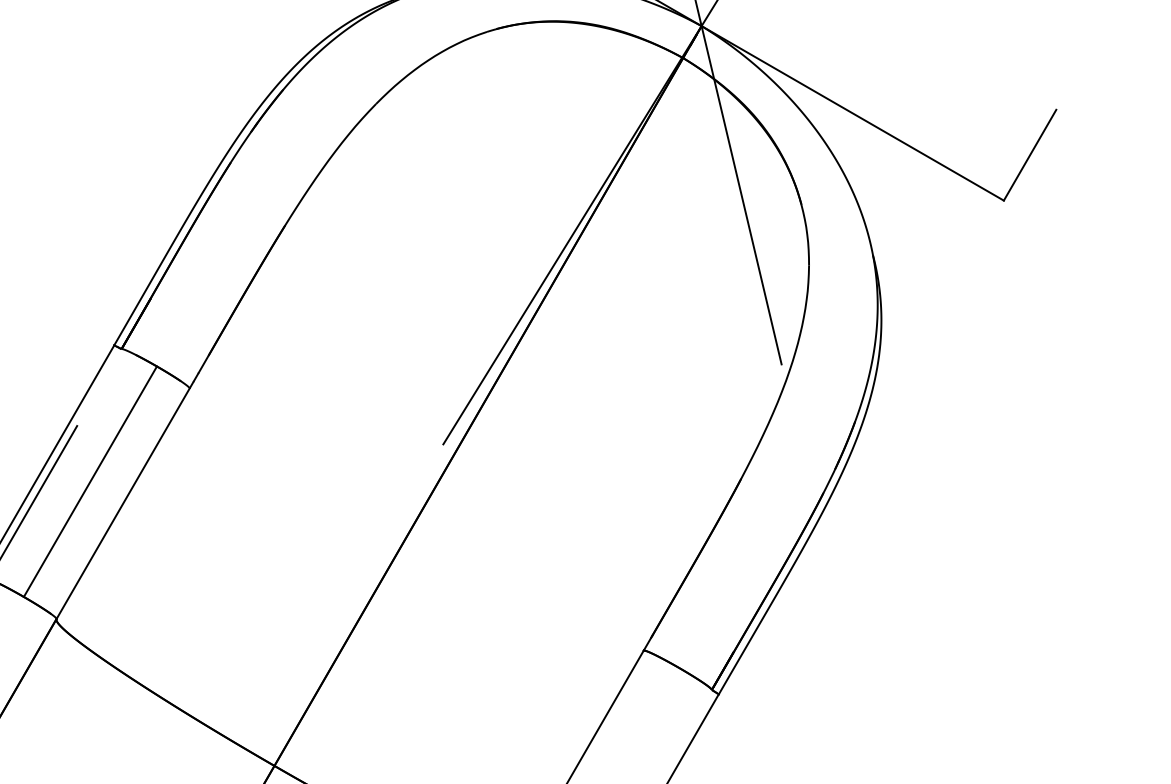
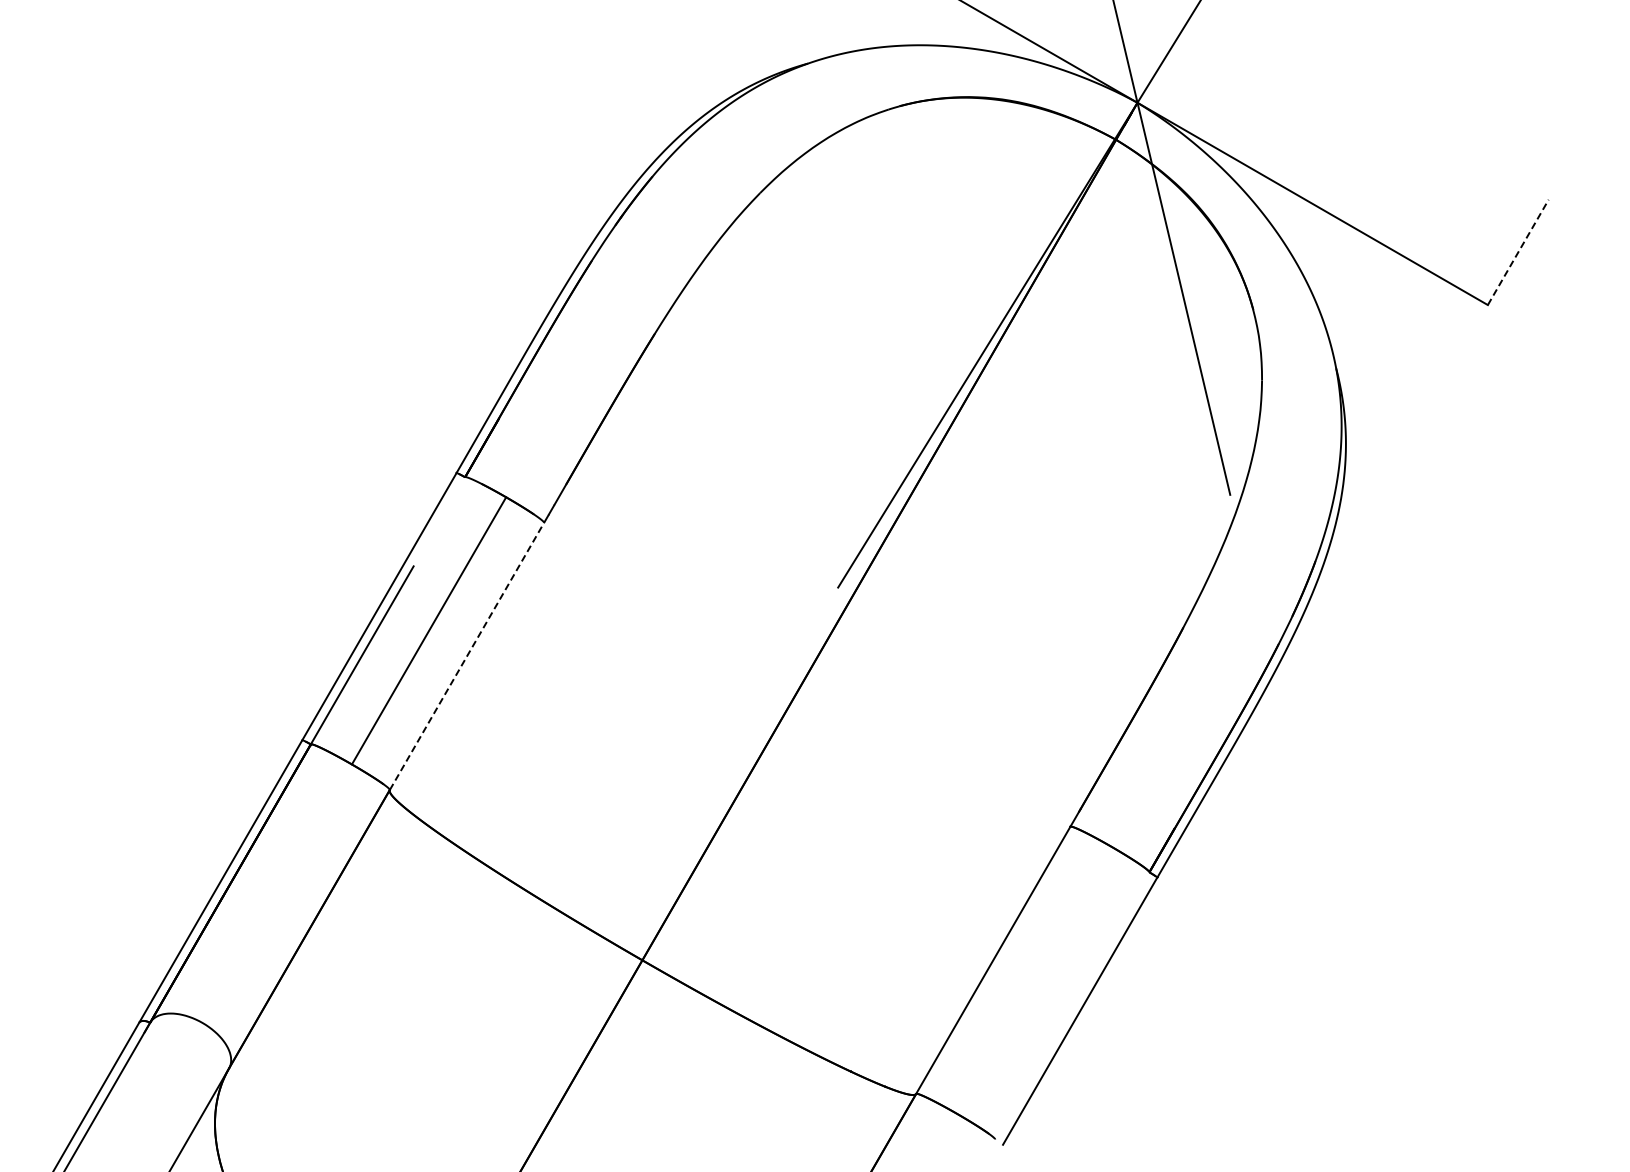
line: (1030, 155) -> (1518, 252), solid -> dashed
line: (123, 503) -> (467, 656), solid -> dashed

